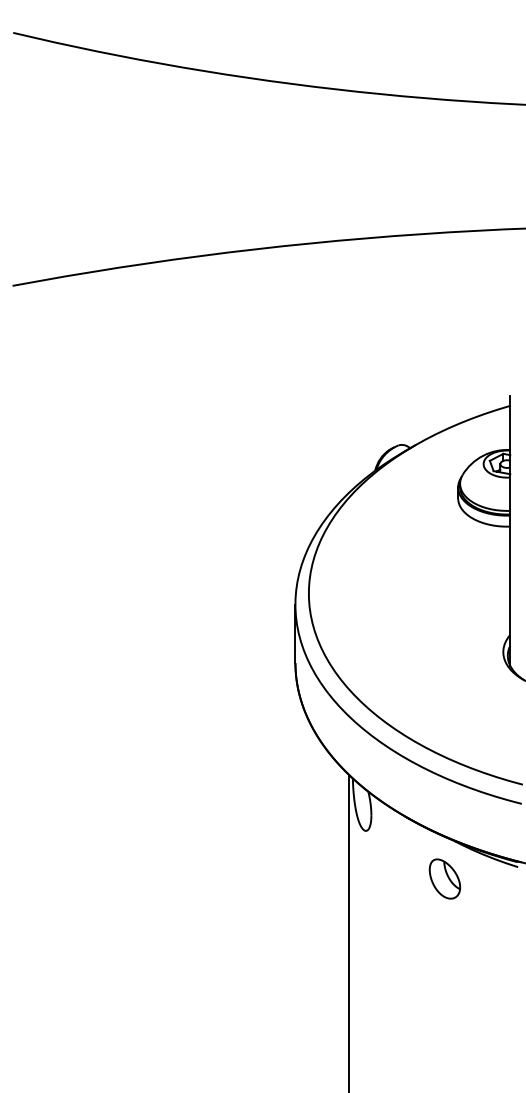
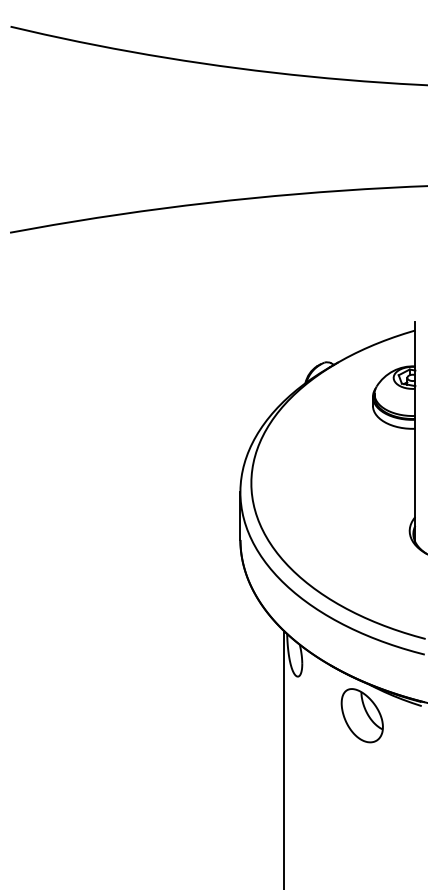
part: (444, 878) -> (361, 715), size x1.67

